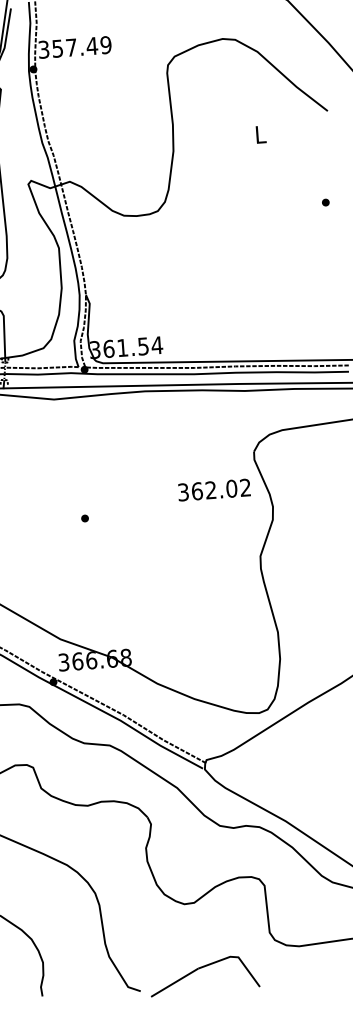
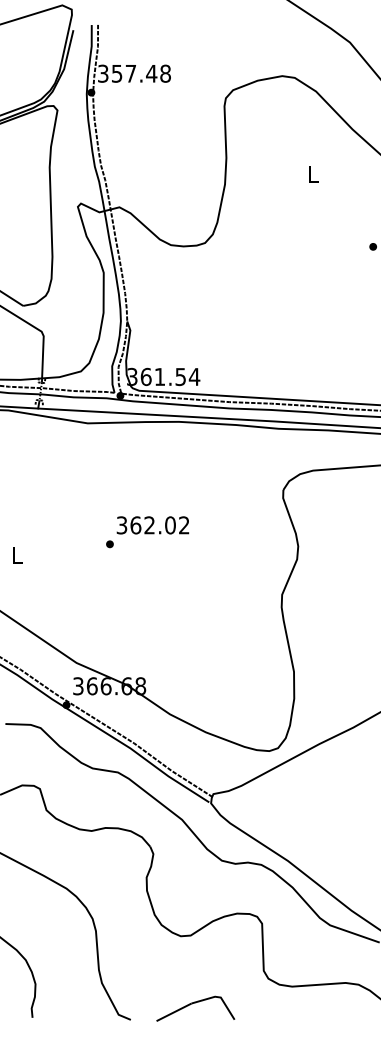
text: (105, 44) -> (165, 73), 357.49 -> 357.48
text: (213, 490) -> (152, 525), moved
part: (204, 975) -> (195, 1008), size x0.71

